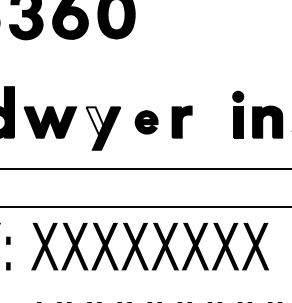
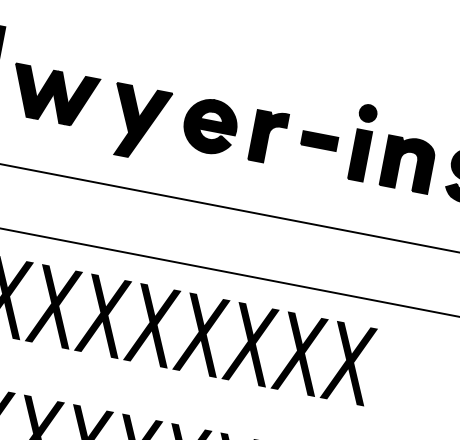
part: (212, 118) -> (319, 140), added
fill: (94, 121) -> (125, 108), added
part: (146, 122) -> (210, 126), size x1.43

